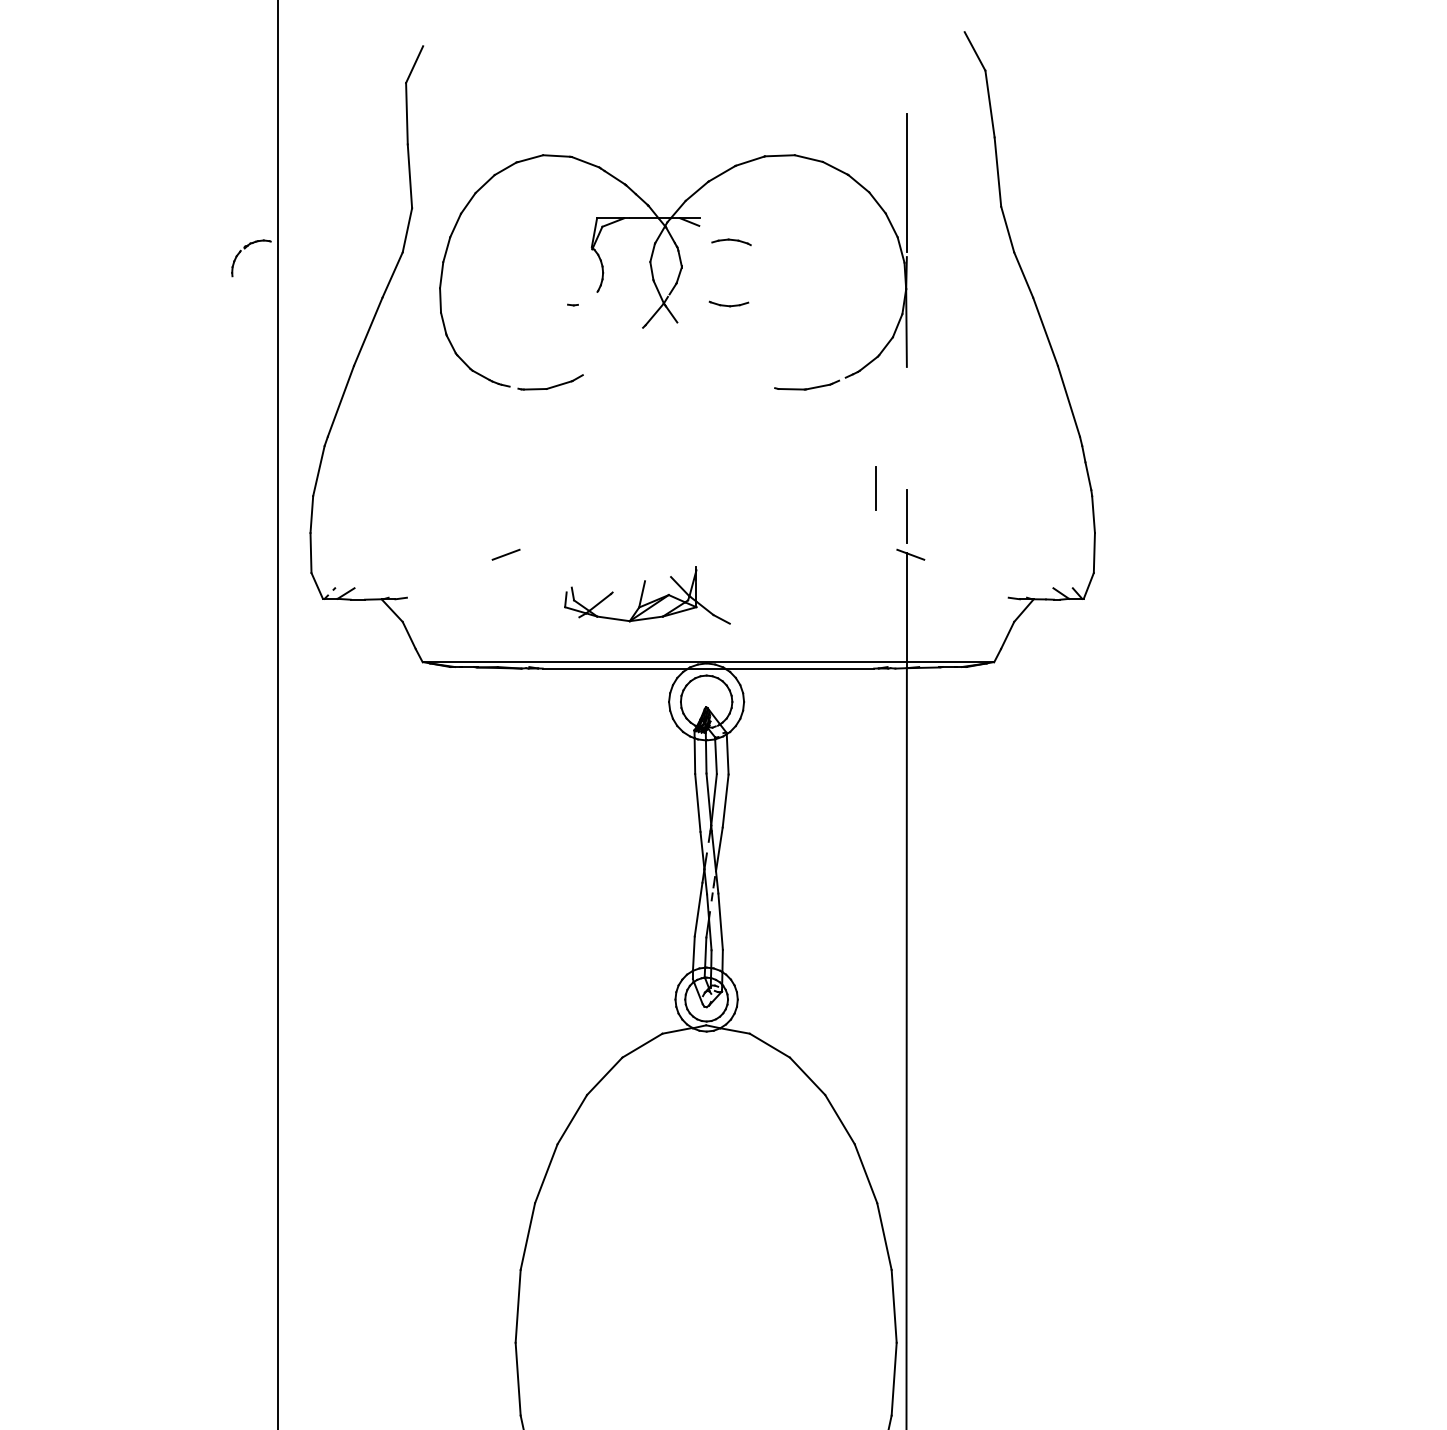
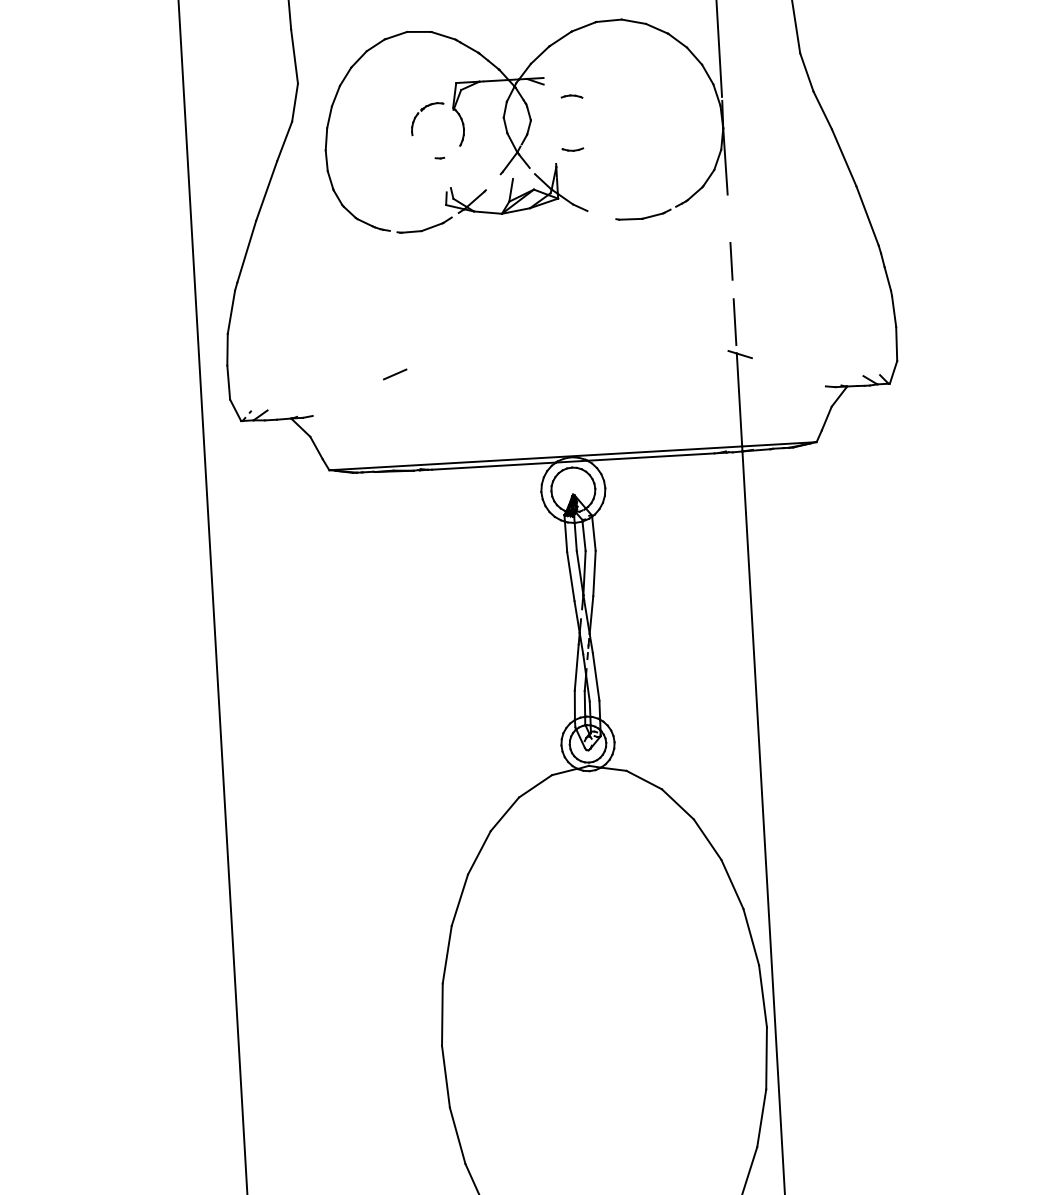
part: (731, 241) -> (571, 96), size x0.62
part: (245, 249) -> (422, 111), moved
part: (728, 303) -> (572, 149), size x0.62
line: (875, 488) -> (731, 261), moved
part: (647, 595) -> (515, 191), moved

